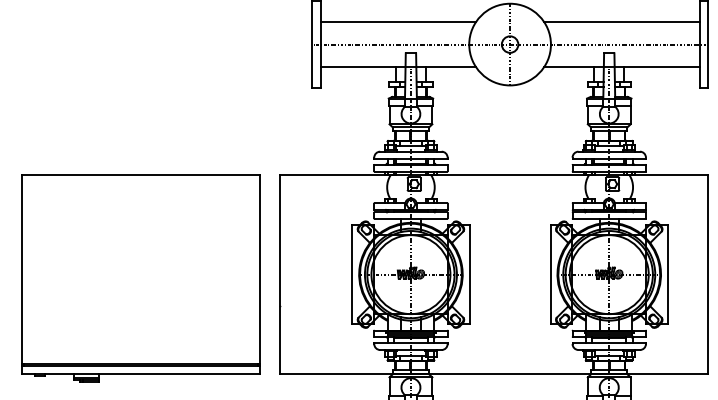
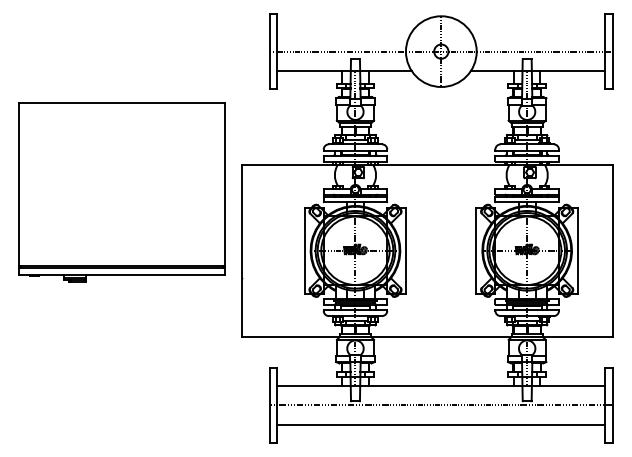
line: (398, 22) -> (344, 32), removed
line: (621, 22) -> (537, 32), removed
part: (140, 278) -> (121, 192), moved

